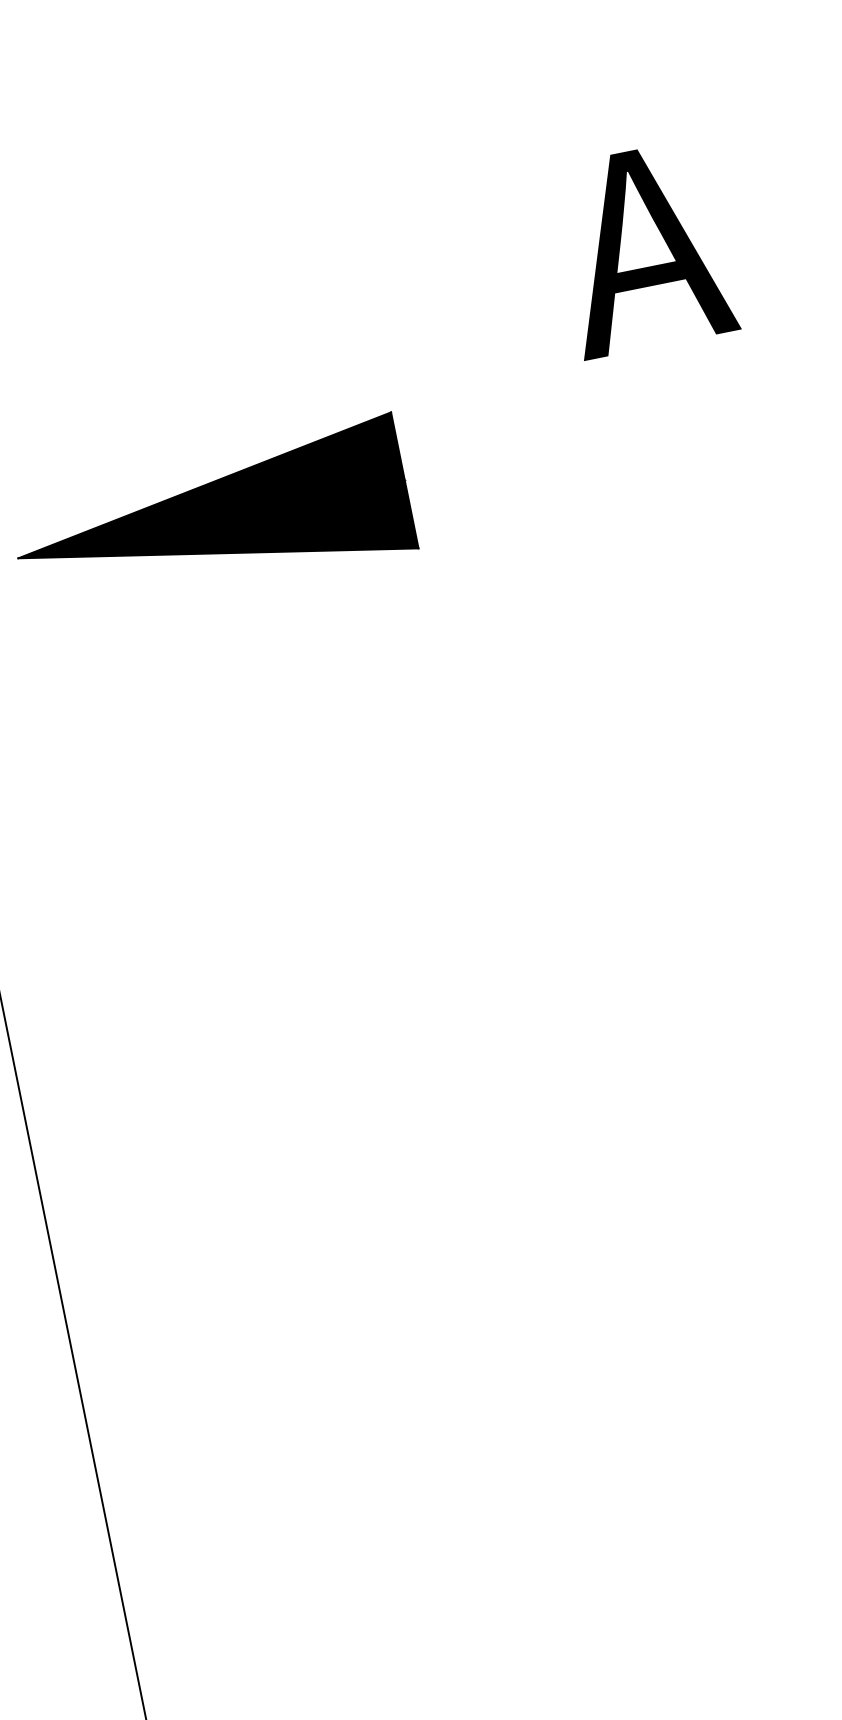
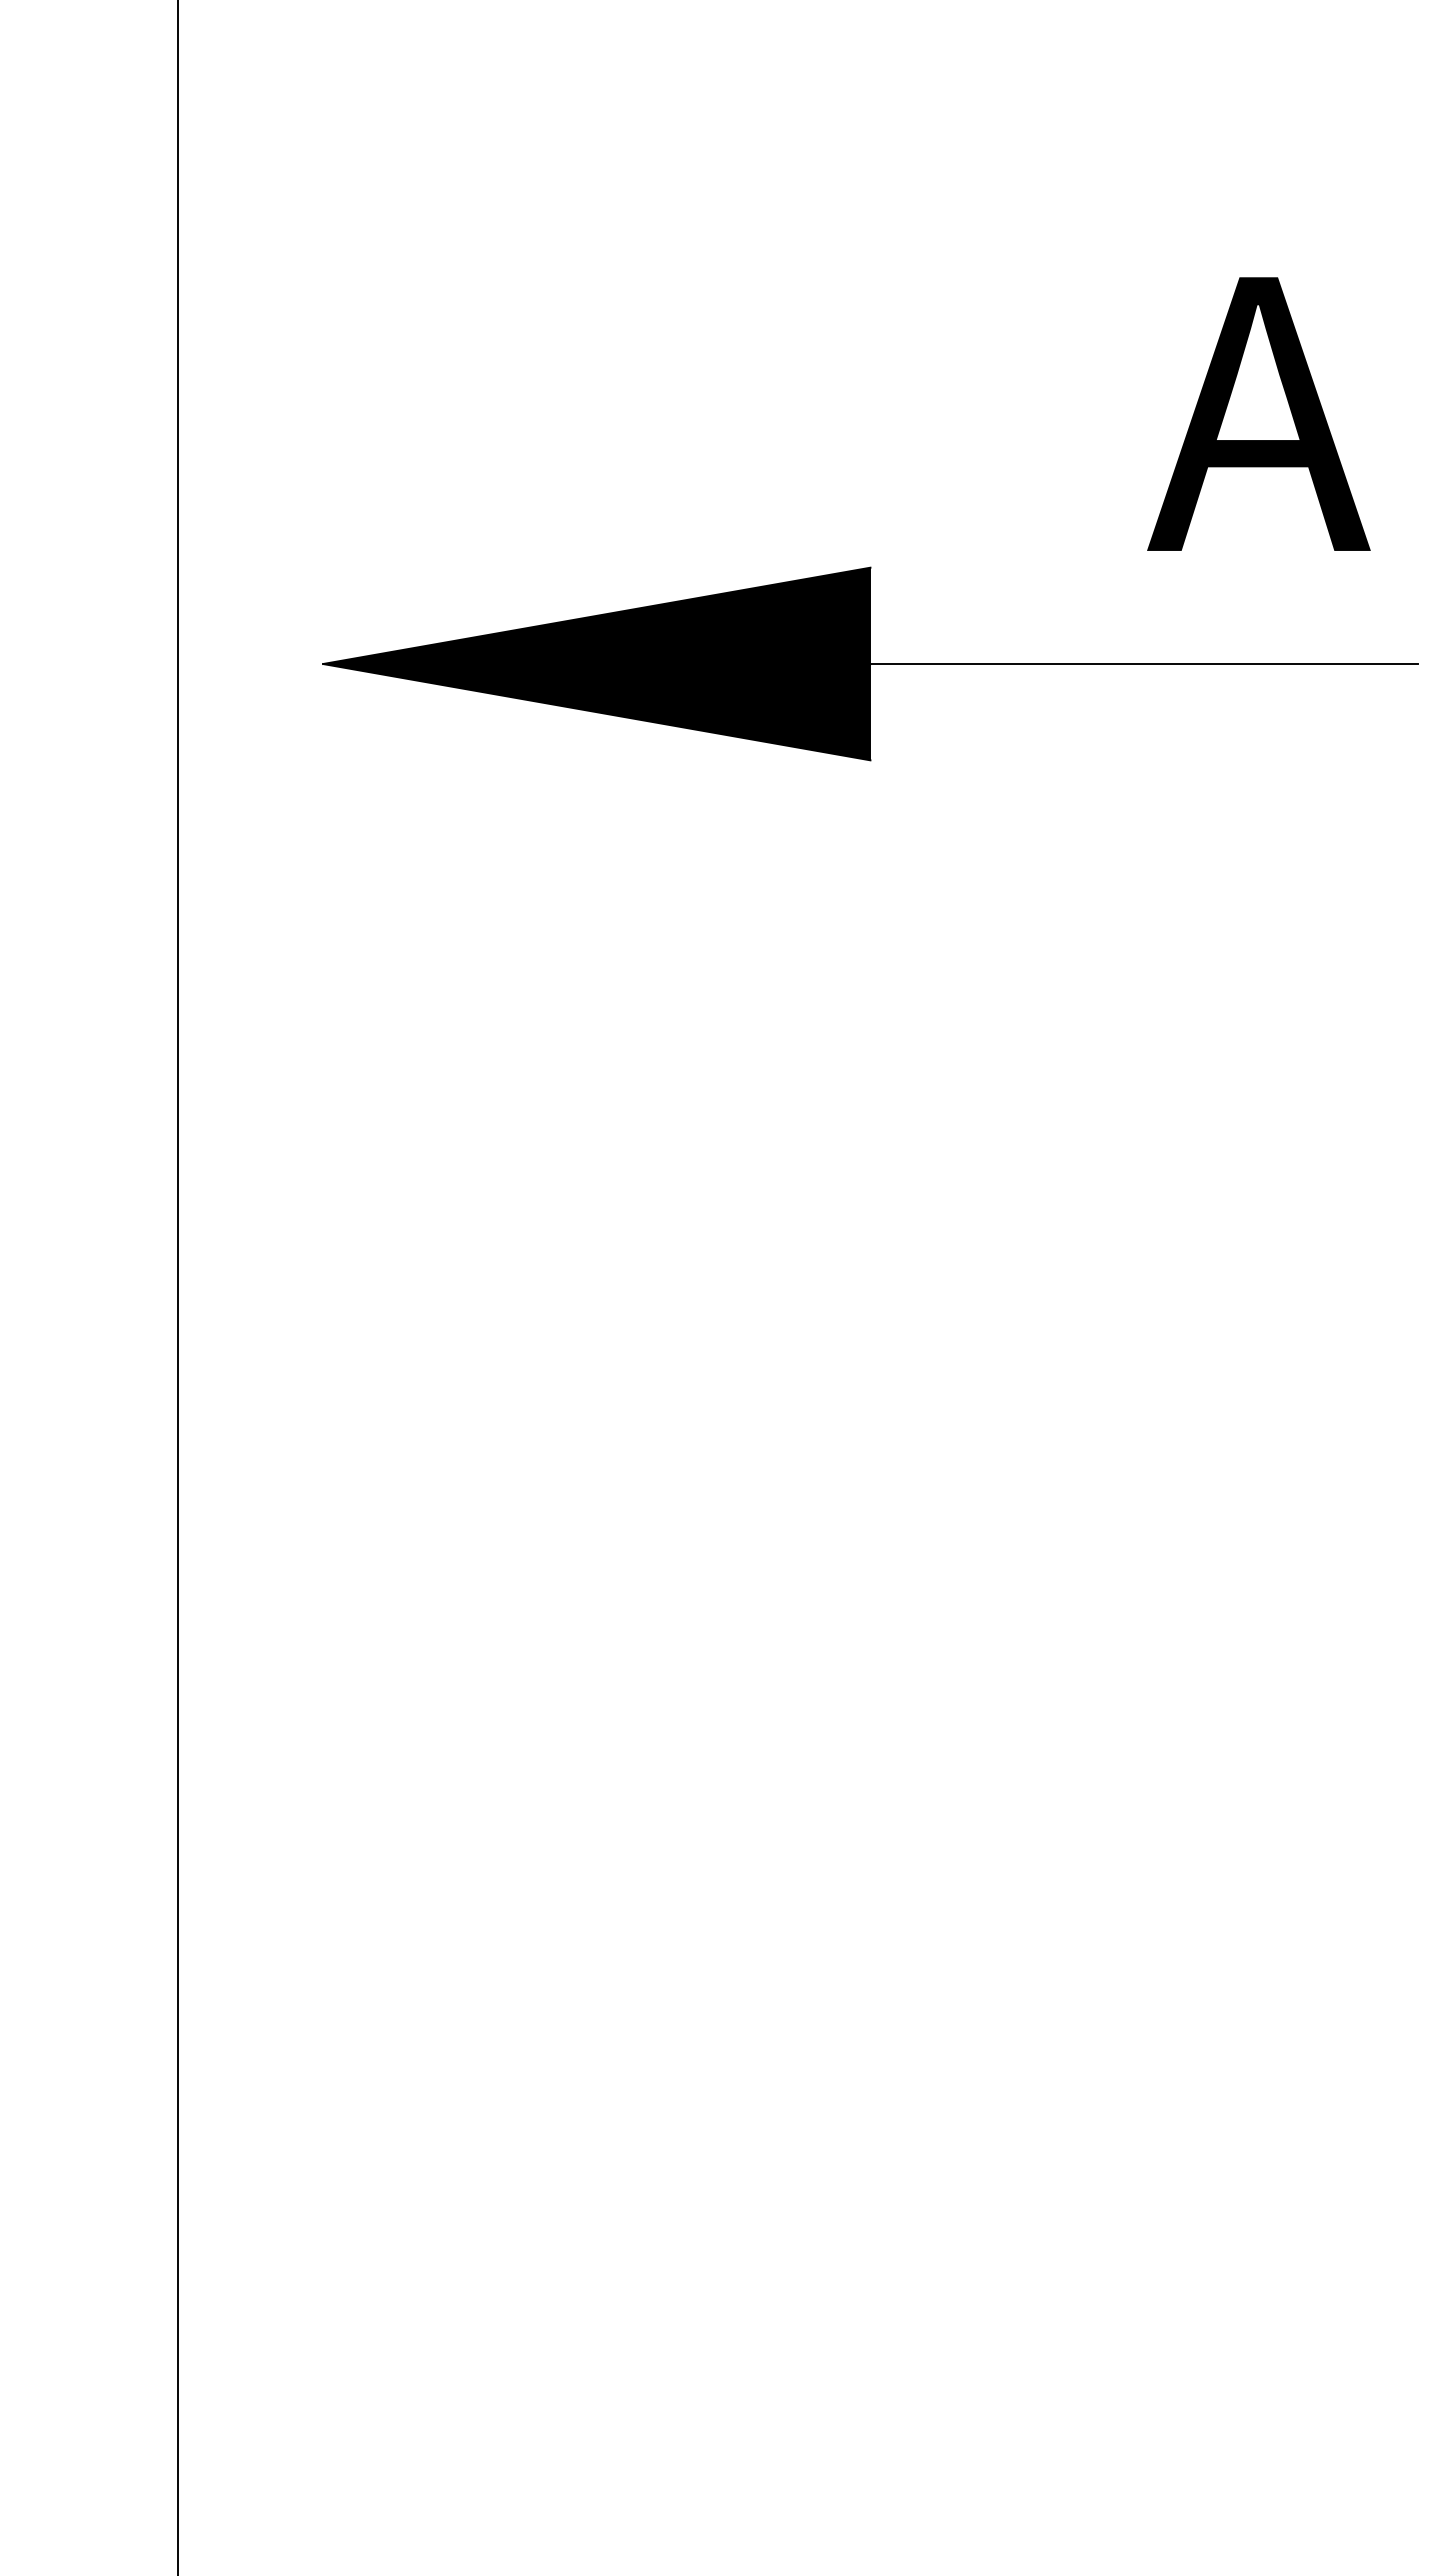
line: (597, 441) -> (1143, 664), added

